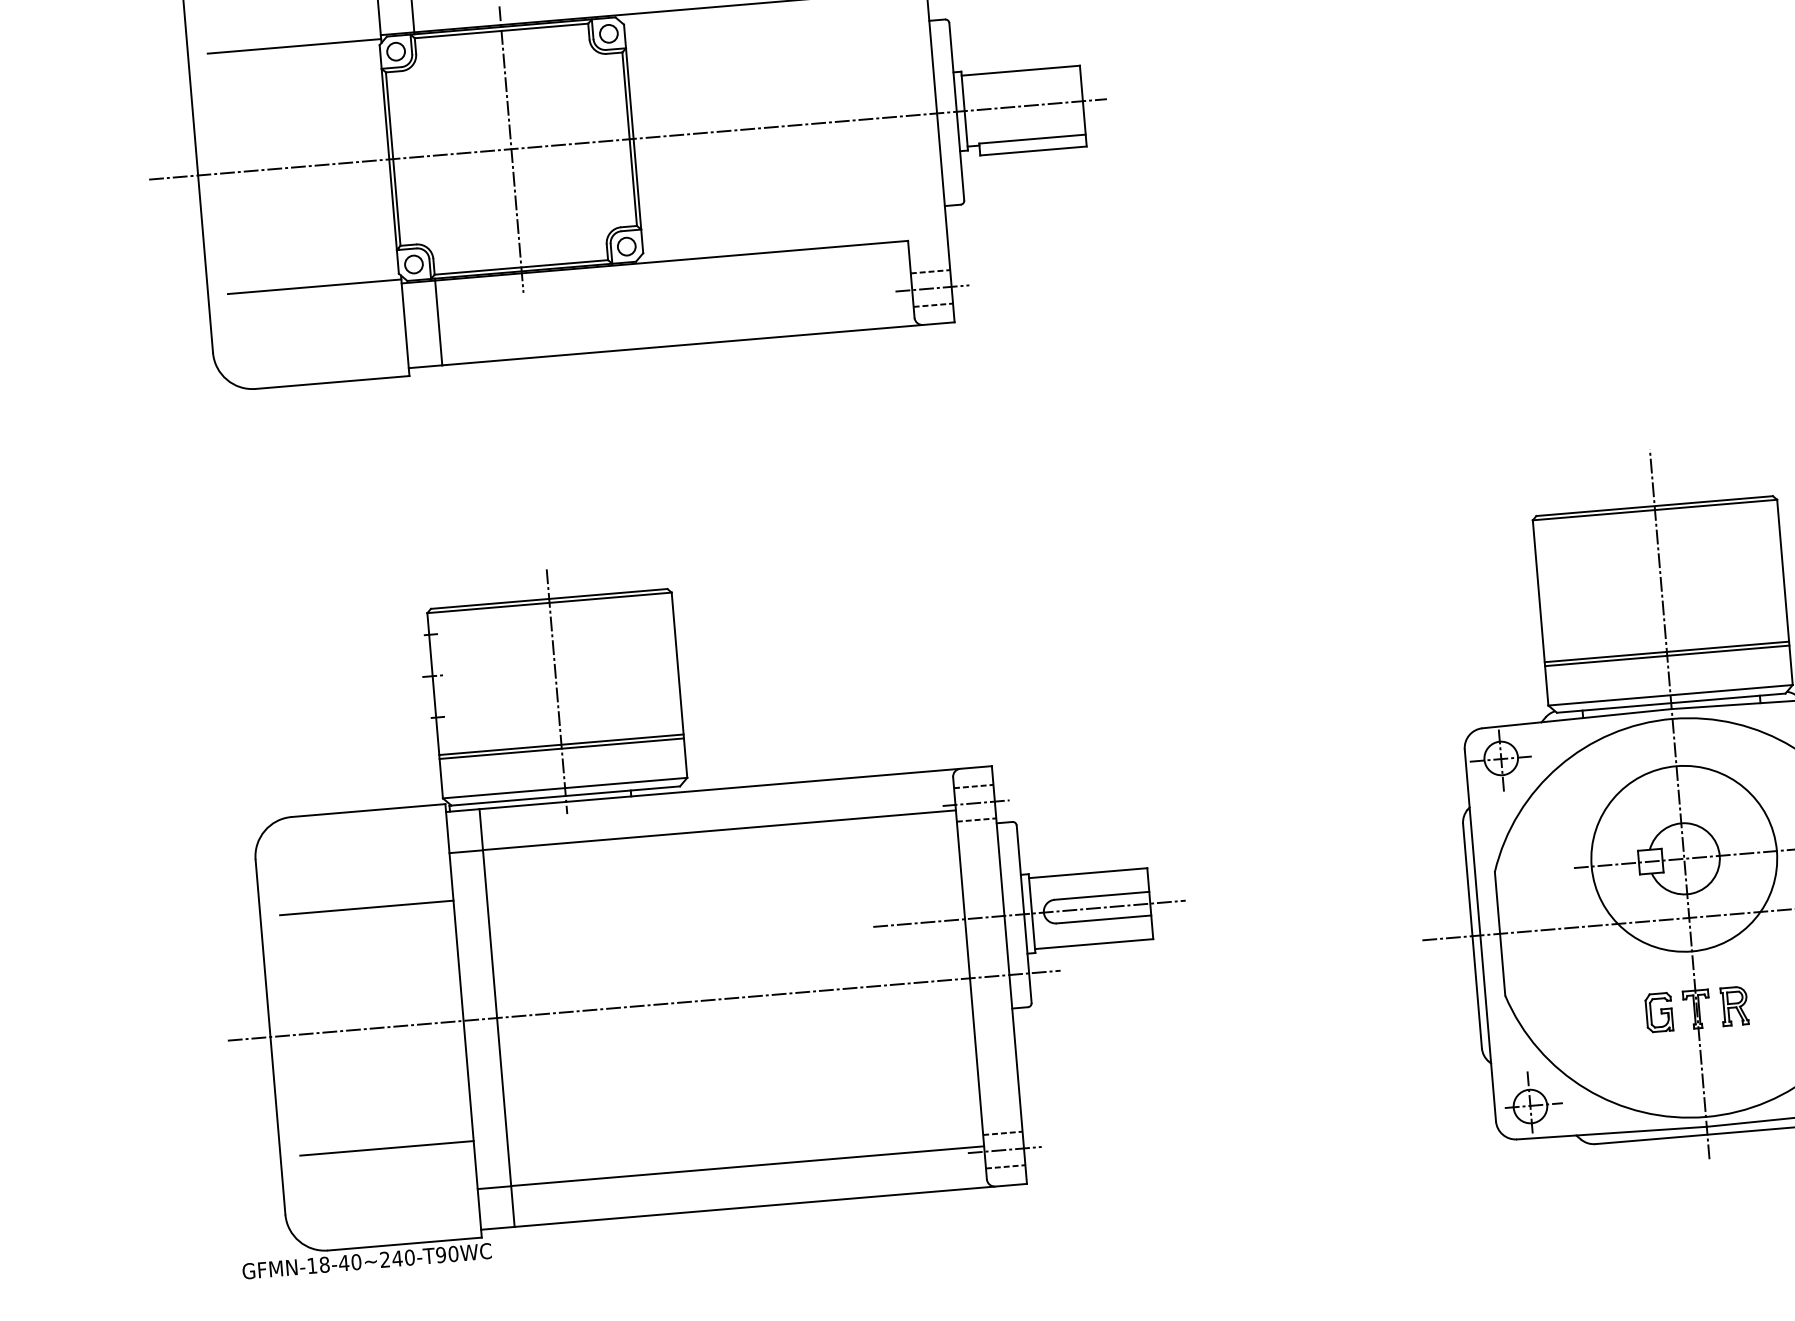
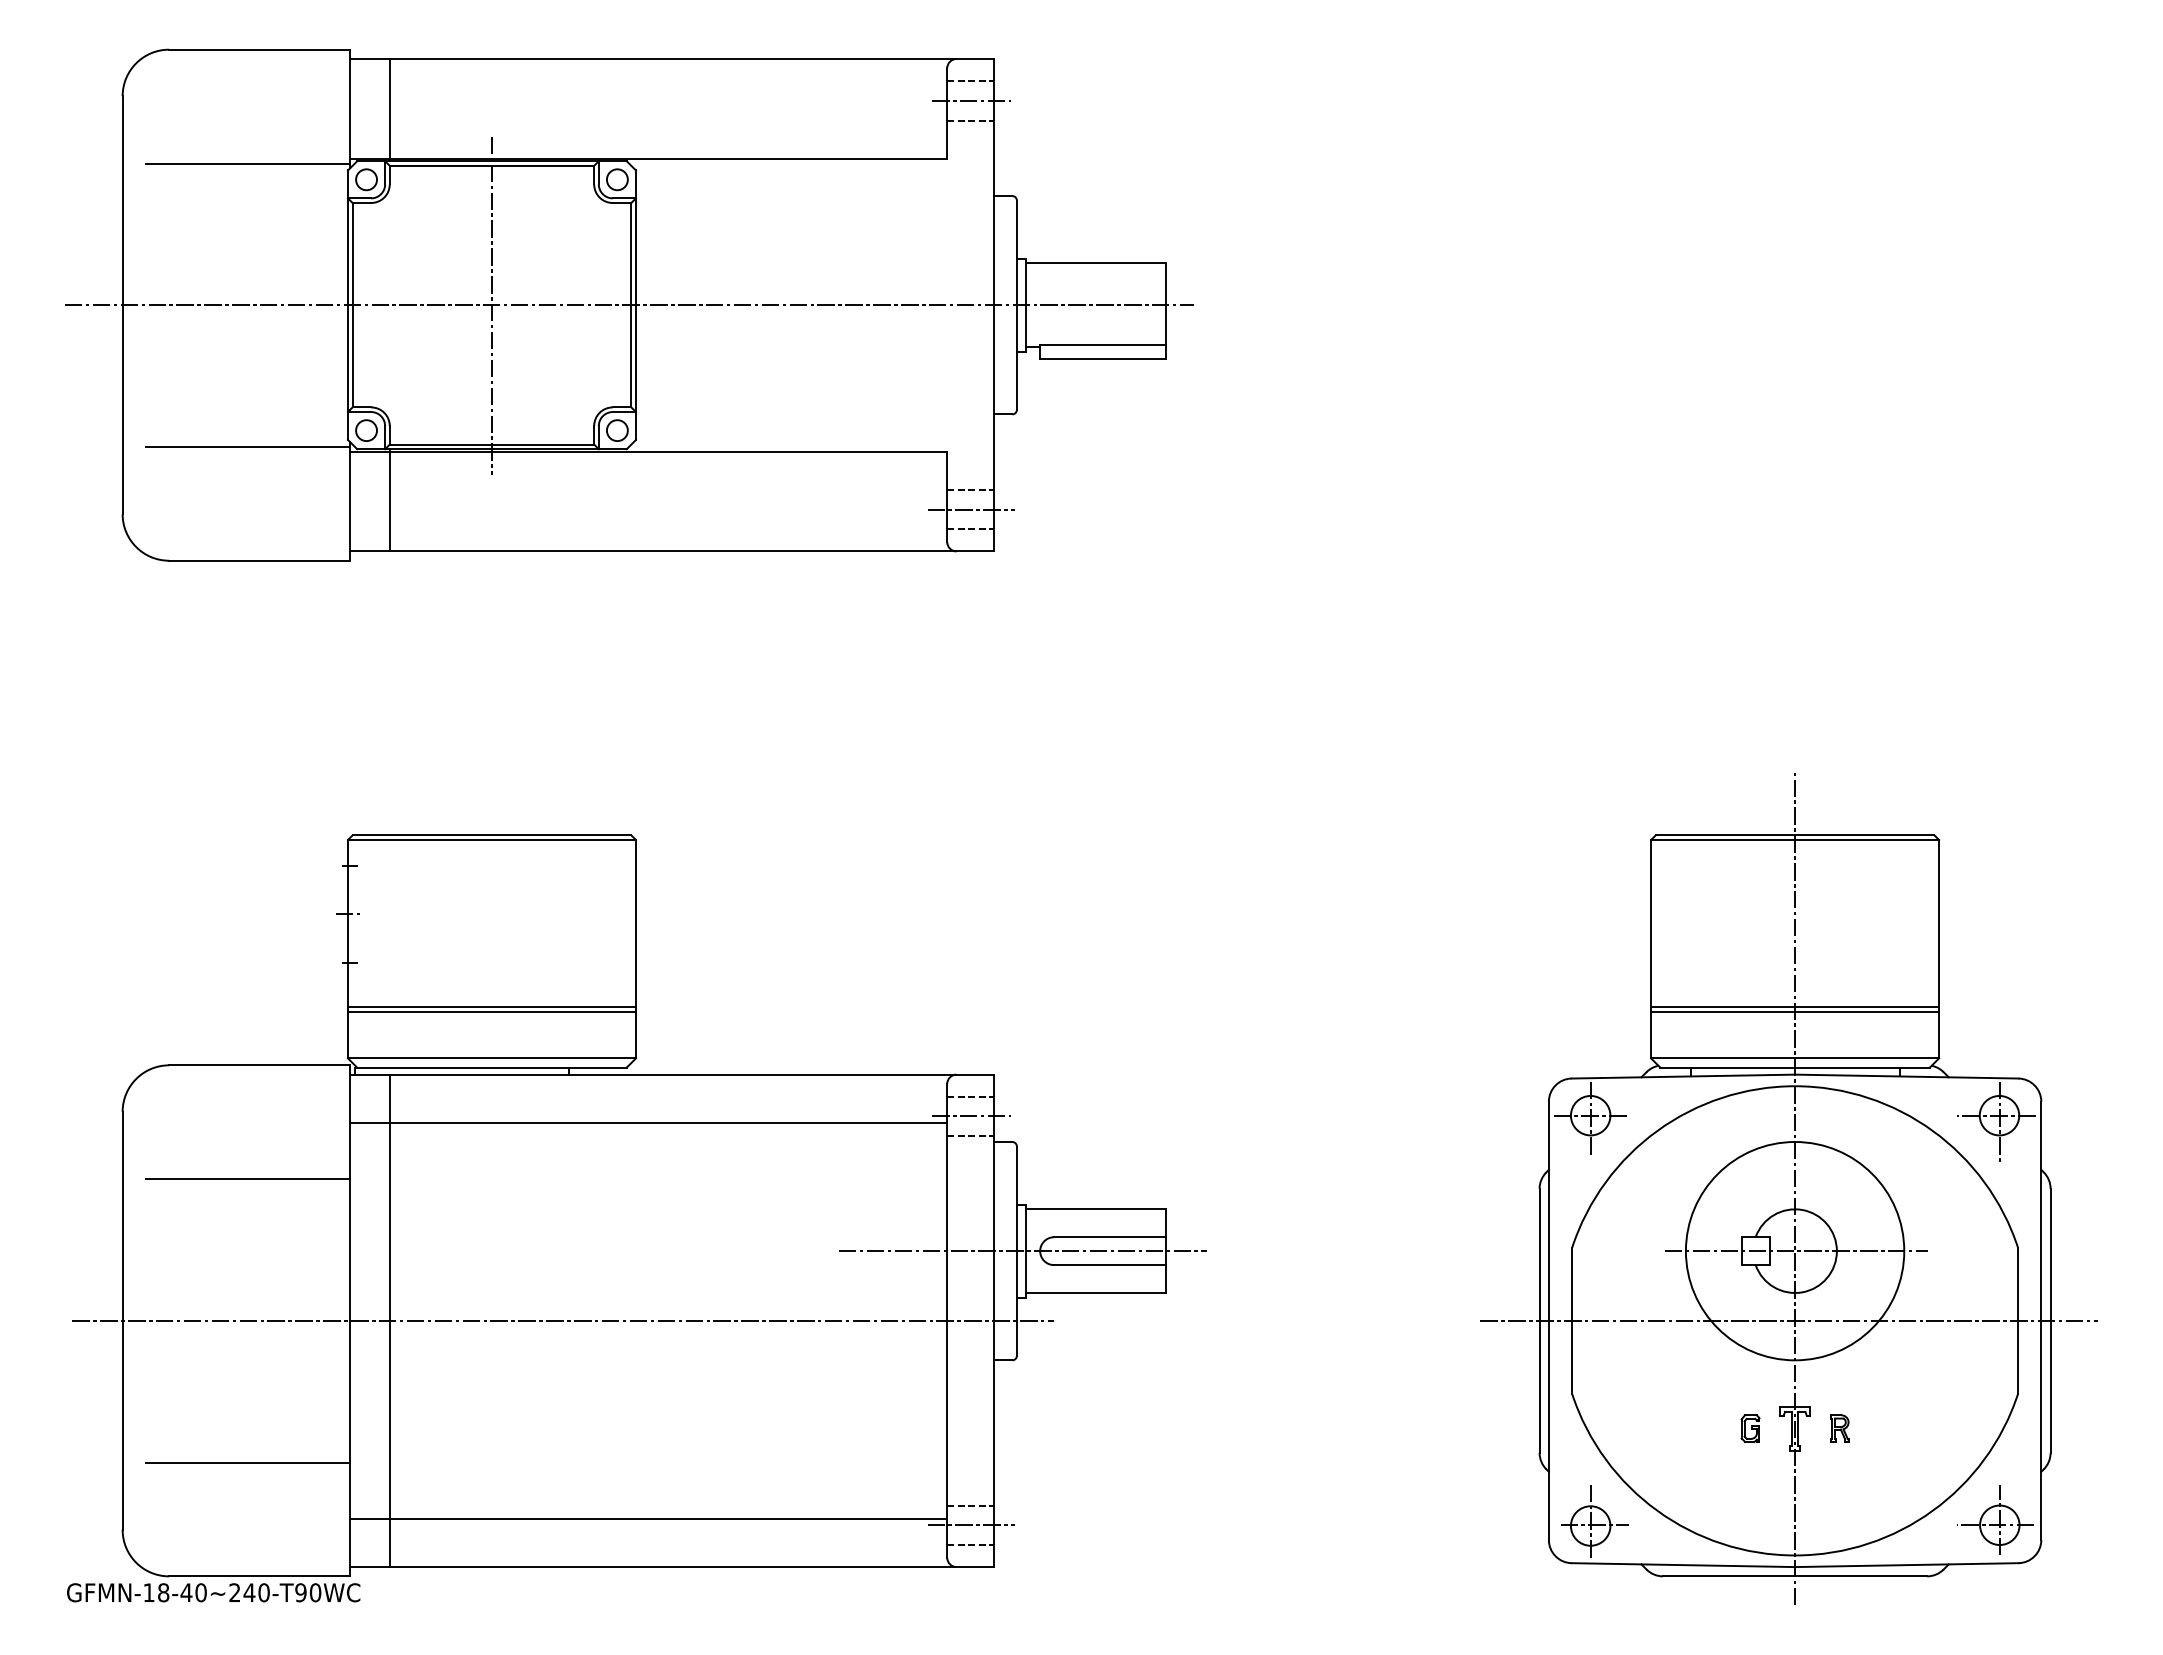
line: (556, 691) -> (491, 944), removed
part: (1734, 1006) -> (1839, 1428), size x0.6
part: (1659, 1012) -> (1750, 1428), size x0.6

